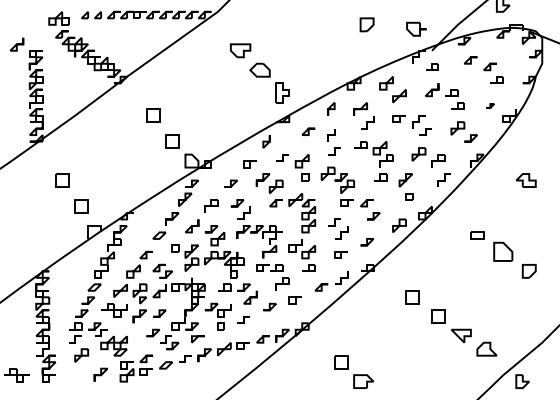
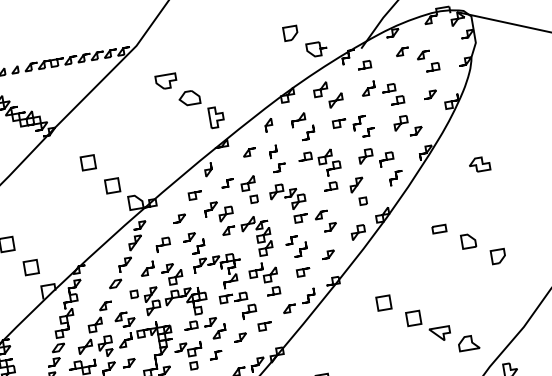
part: (416, 28) -> (316, 48), moved
part: (490, 105) -> (430, 94), size x1.67
part: (503, 251) -> (468, 240), size x0.71

